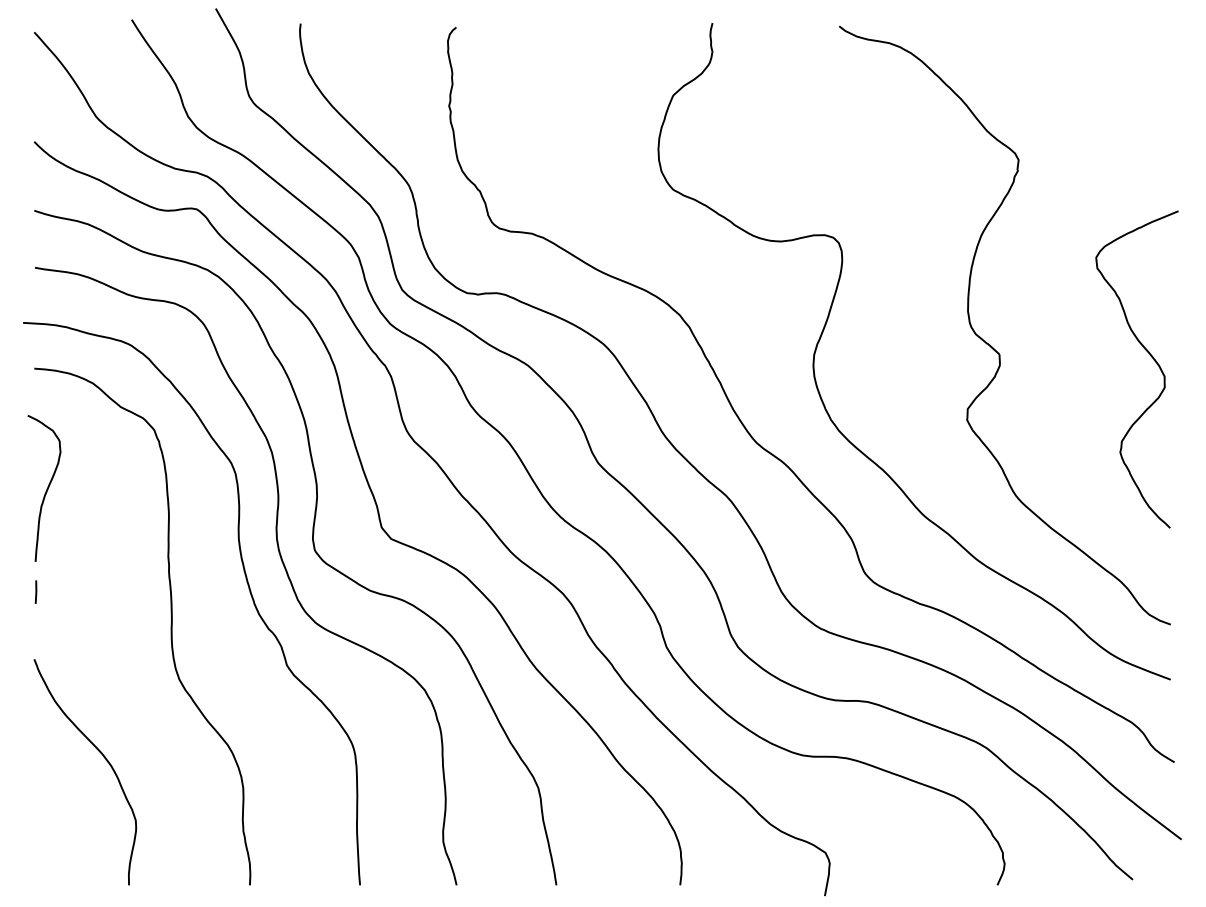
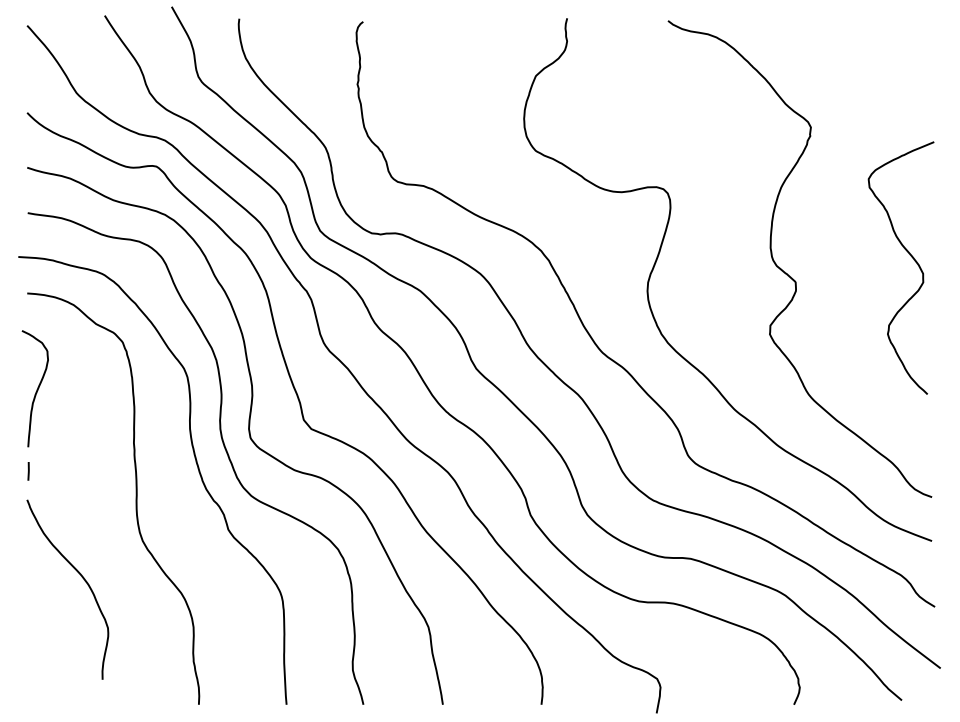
curve: (1148, 354) -> (910, 256), moved
curve: (102, 756) -> (81, 577), moved

